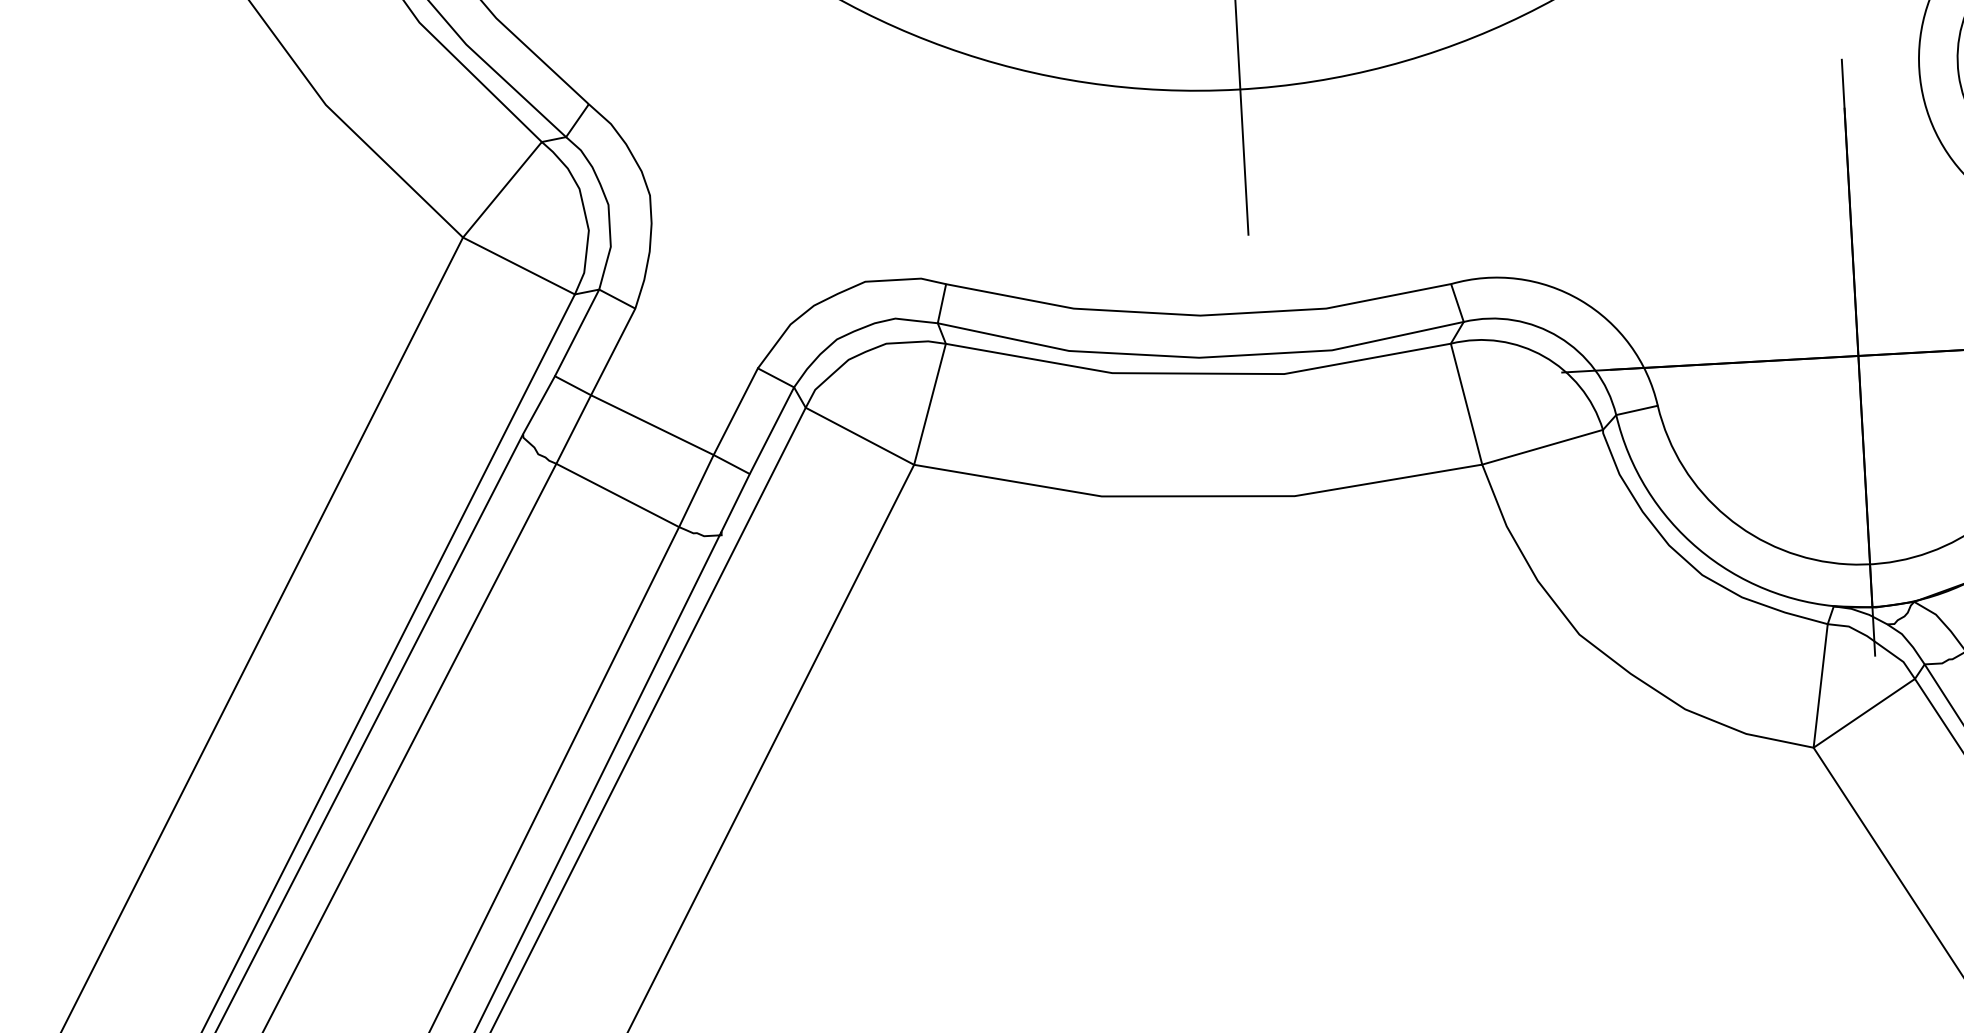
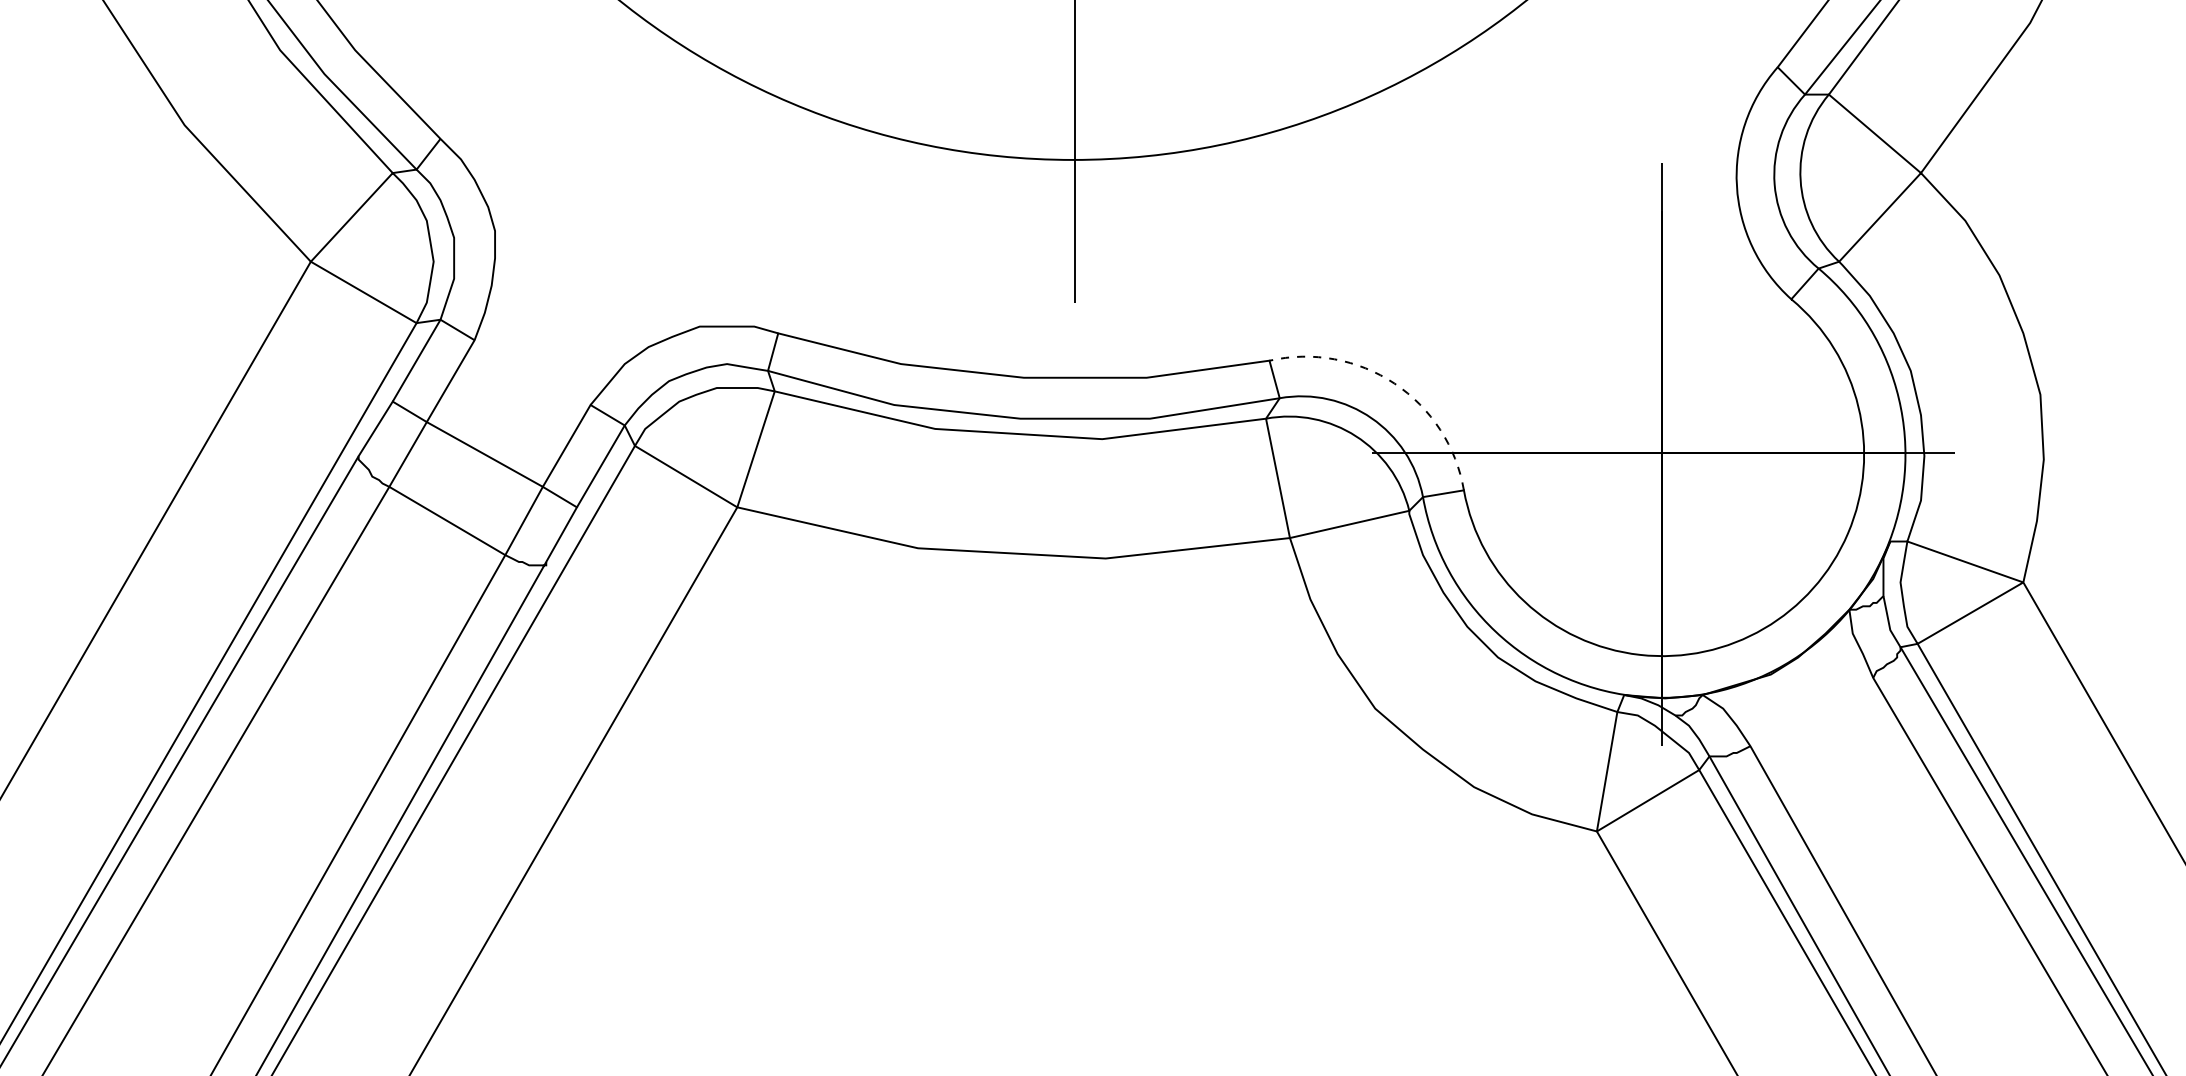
arc: (1580, 300) -> (1394, 383), solid -> dashed

